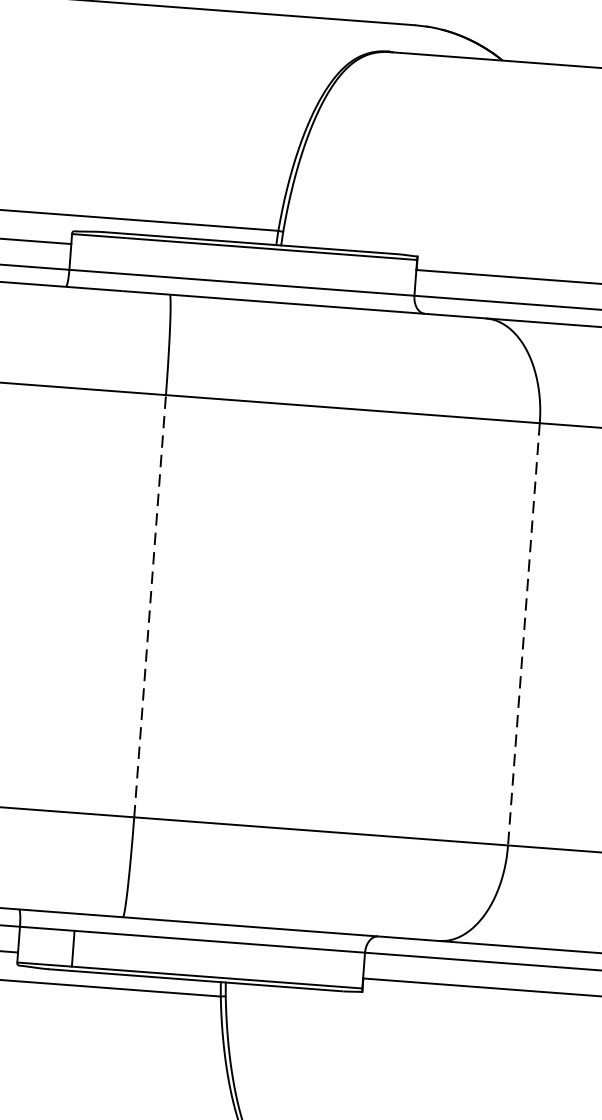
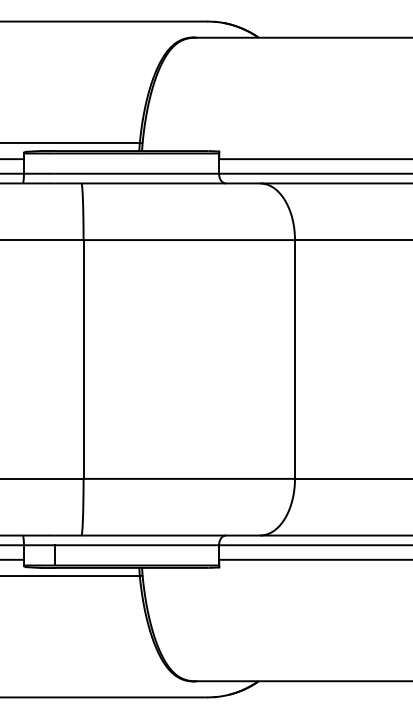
line: (150, 604) -> (83, 358), dashed -> solid
line: (523, 634) -> (294, 359), dashed -> solid

